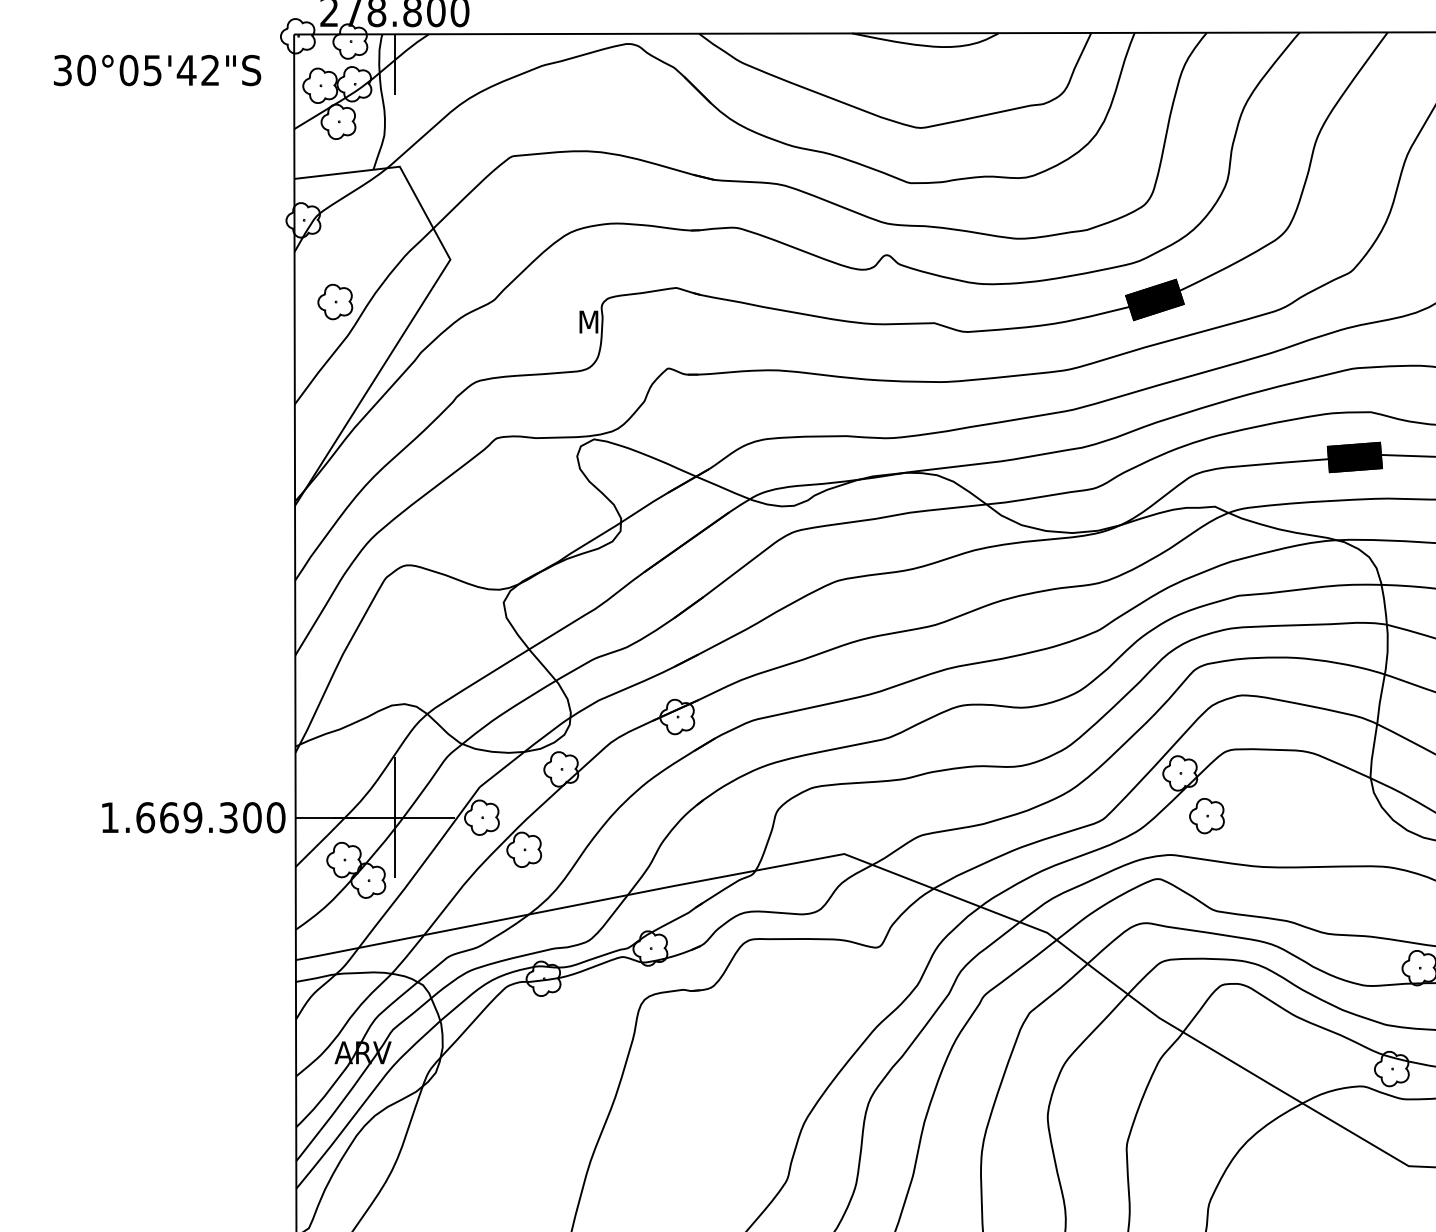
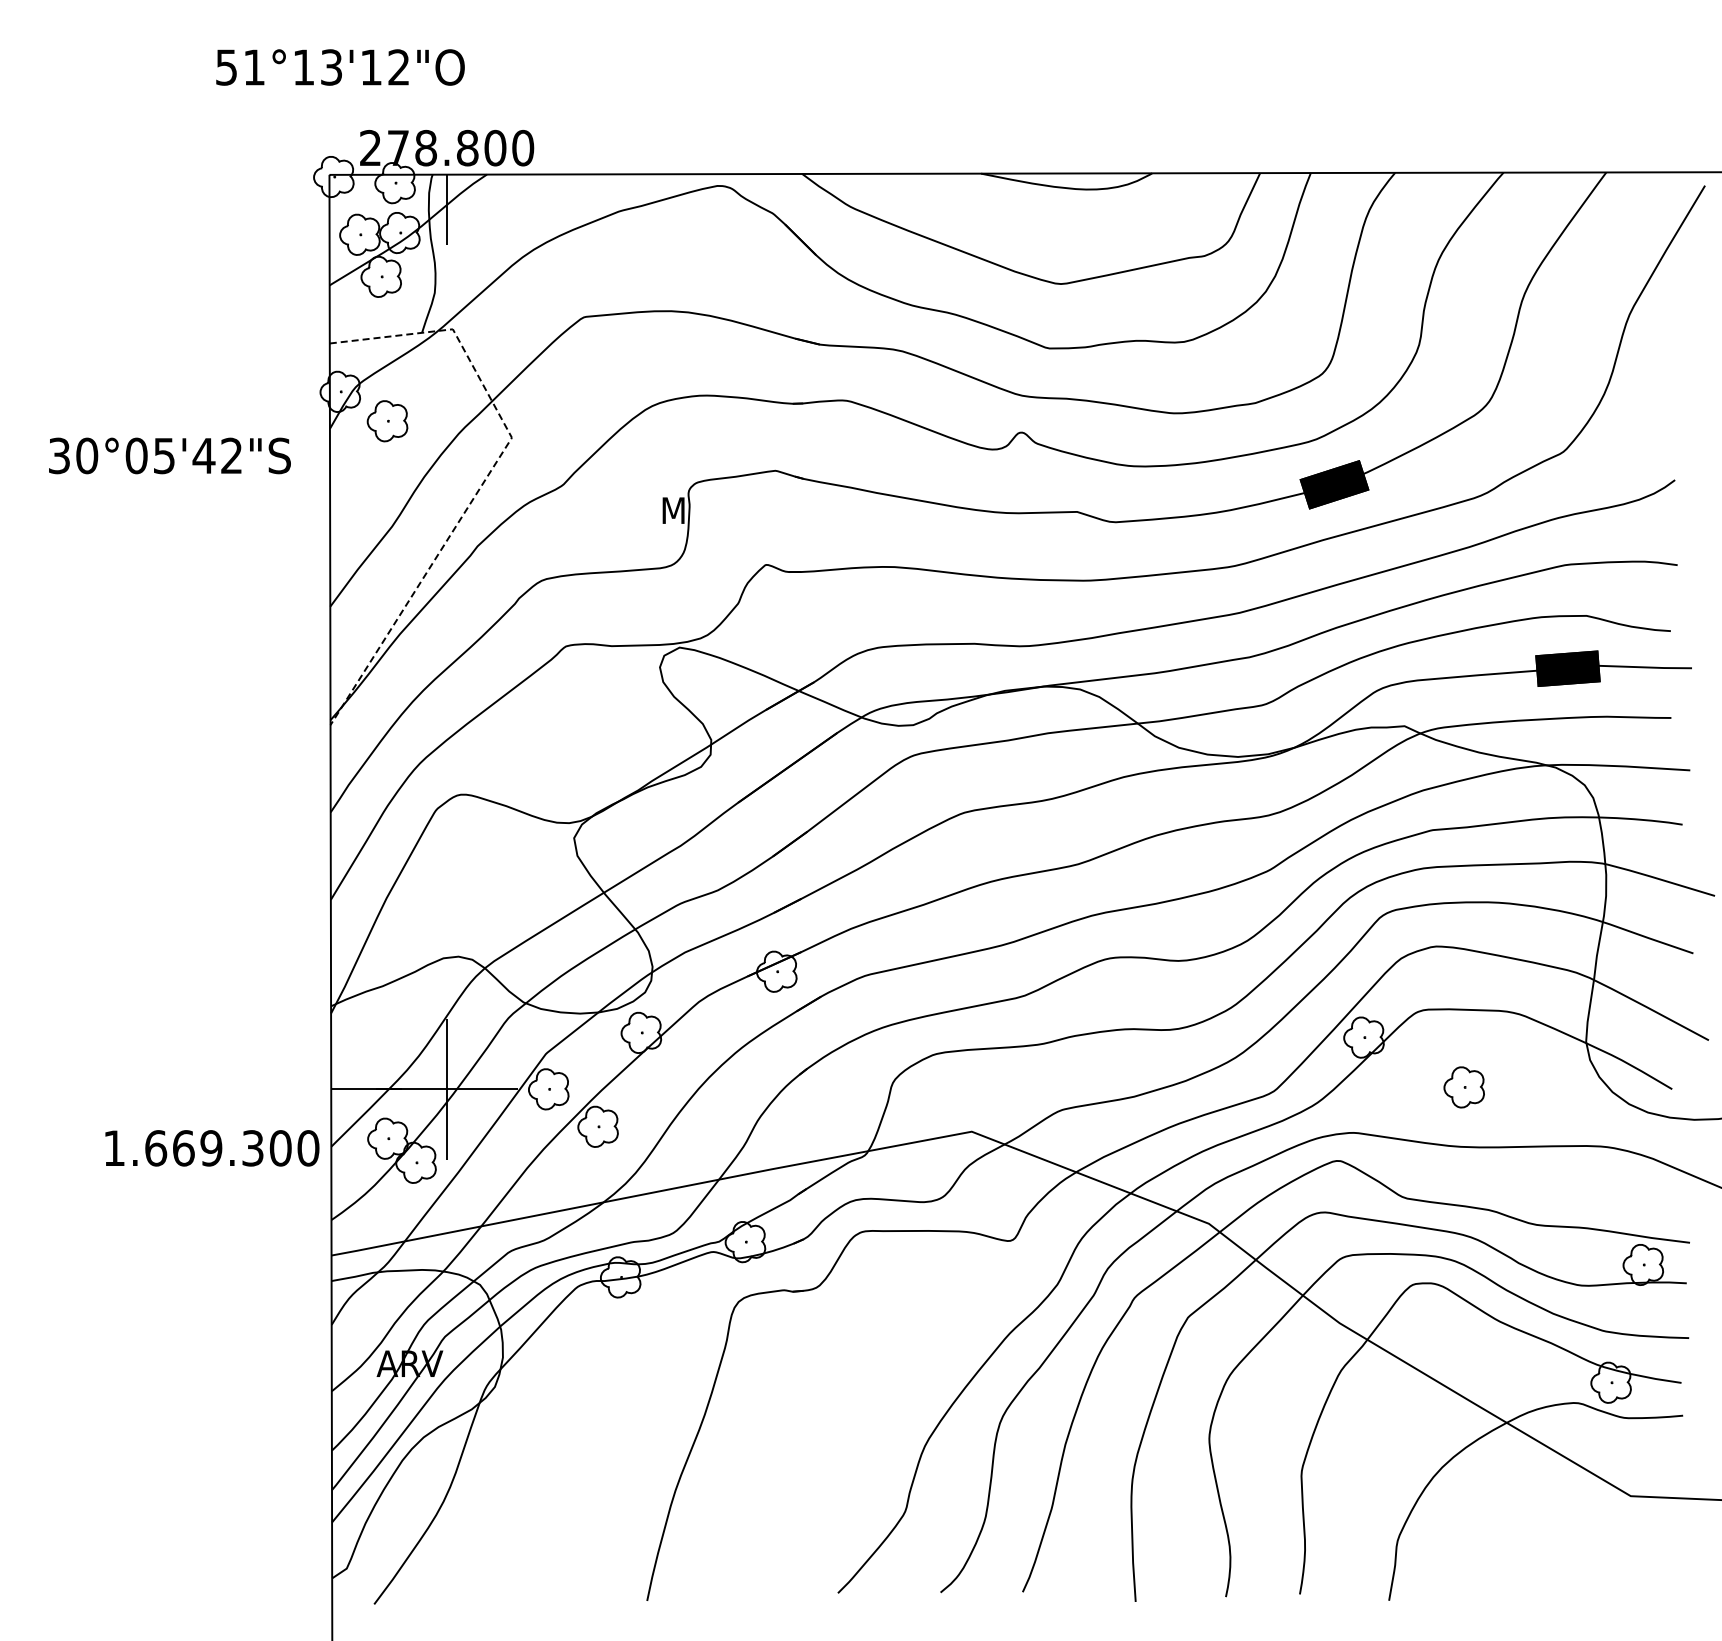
text: (157, 70) -> (169, 455), moved
line: (429, 291) -> (487, 475), solid -> dashed
part: (335, 302) -> (387, 421), moved
part: (1206, 816) -> (1463, 1087), moved
text: (193, 817) -> (212, 1148), moved

